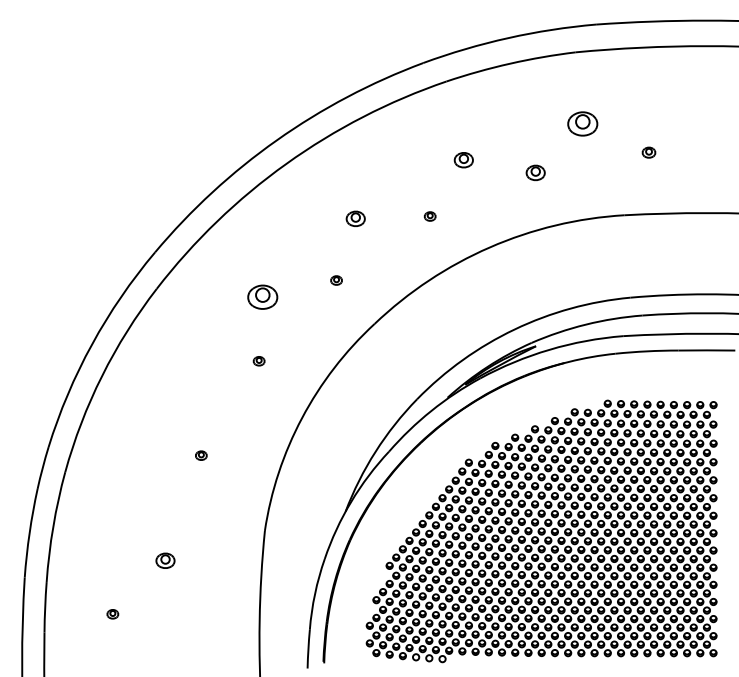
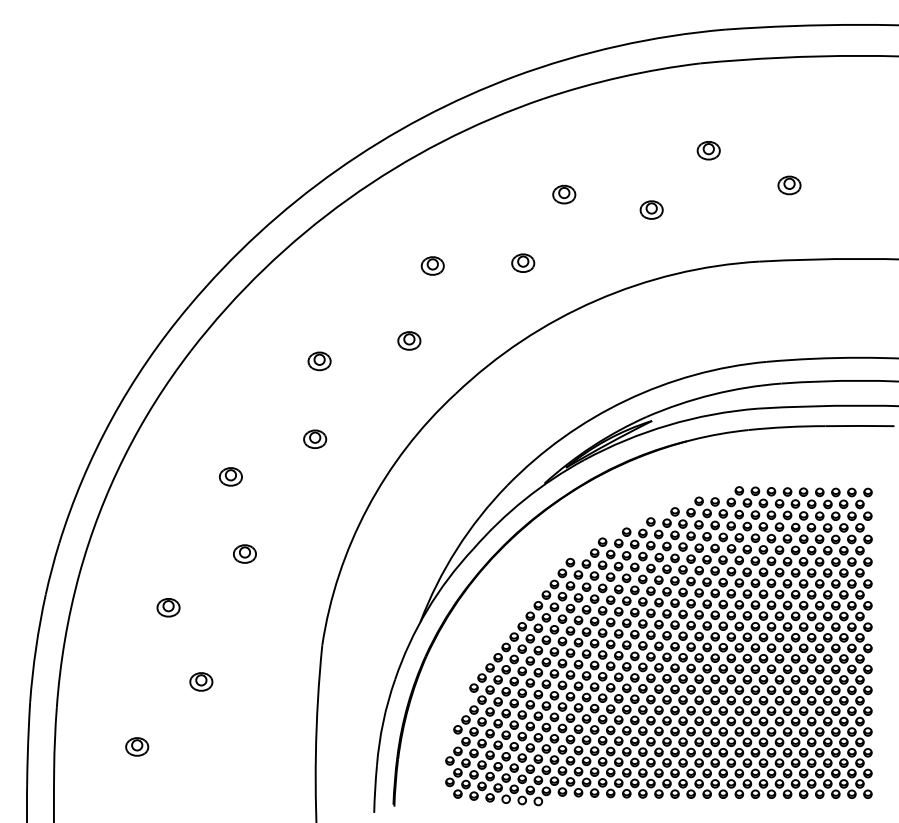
part: (582, 123) -> (708, 150), size x0.62
part: (649, 152) -> (789, 185), size x1.43
part: (430, 216) -> (523, 262), size x1.67
part: (336, 280) -> (409, 340), size x1.67
part: (262, 297) -> (319, 361), size x0.62
part: (259, 360) -> (315, 438), size x1.67
part: (189, 391) -> (230, 476), added
part: (200, 455) -> (244, 553), size x1.67
part: (138, 499) -> (168, 607), added
part: (113, 613) -> (137, 746), size x1.67

